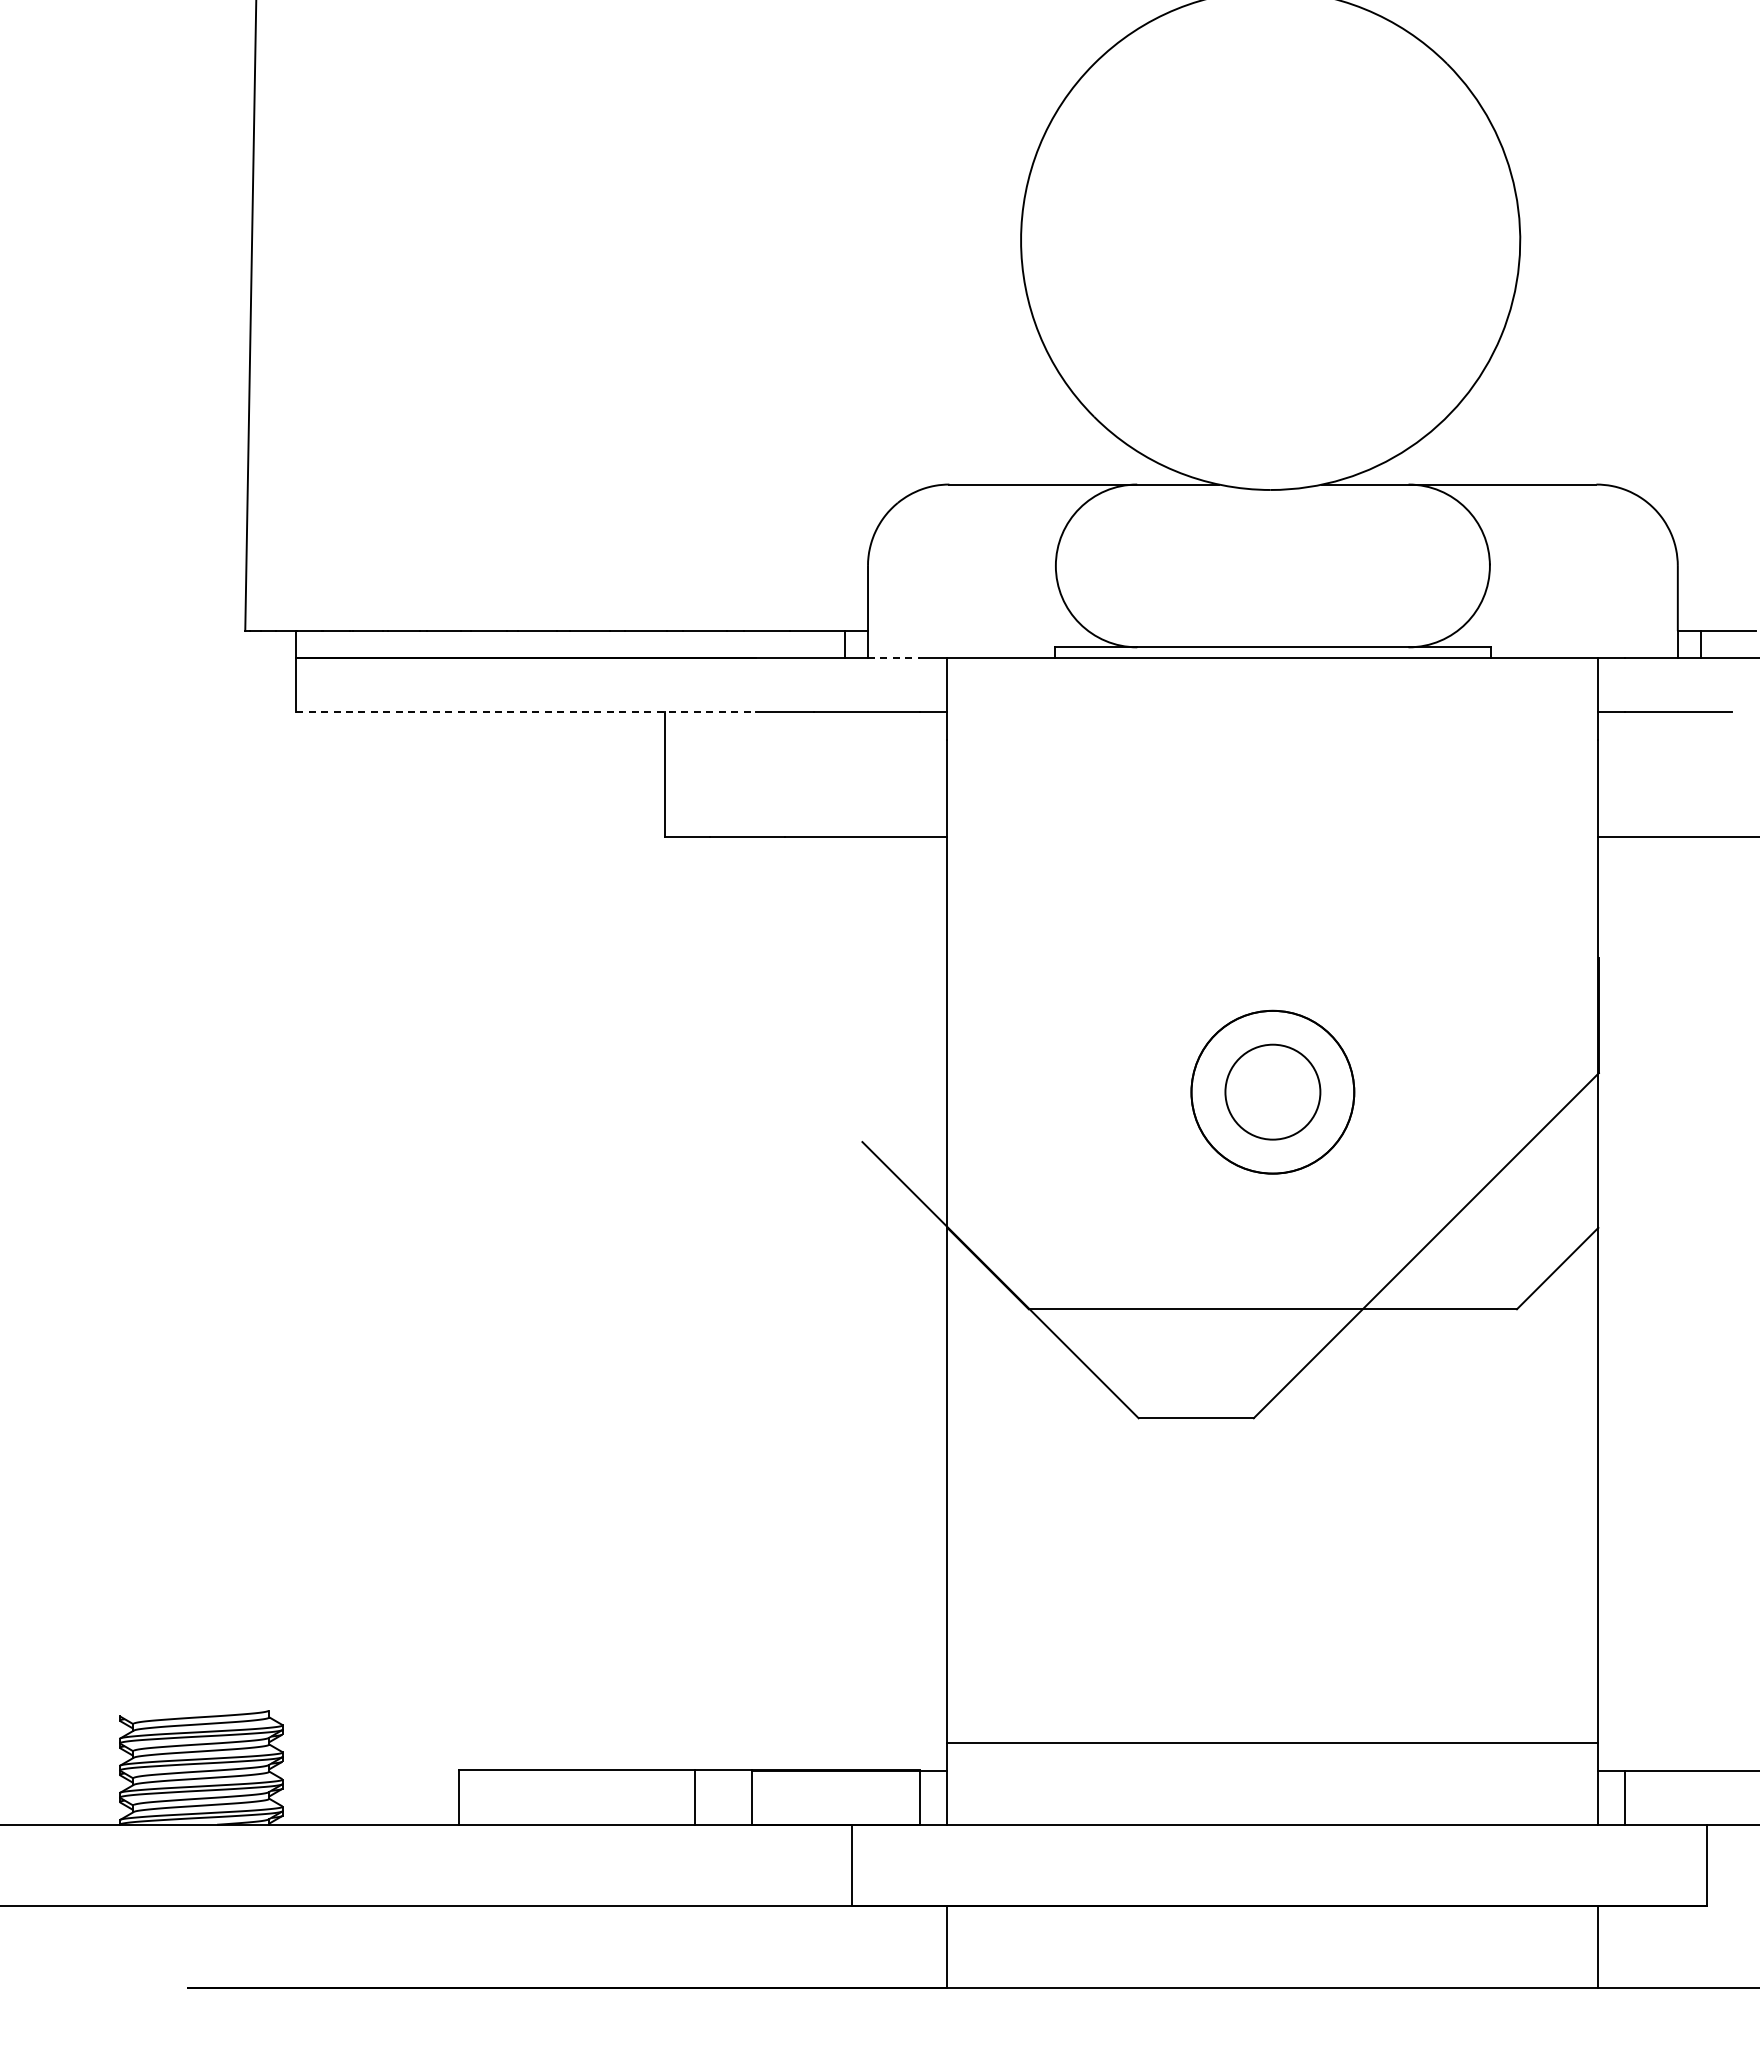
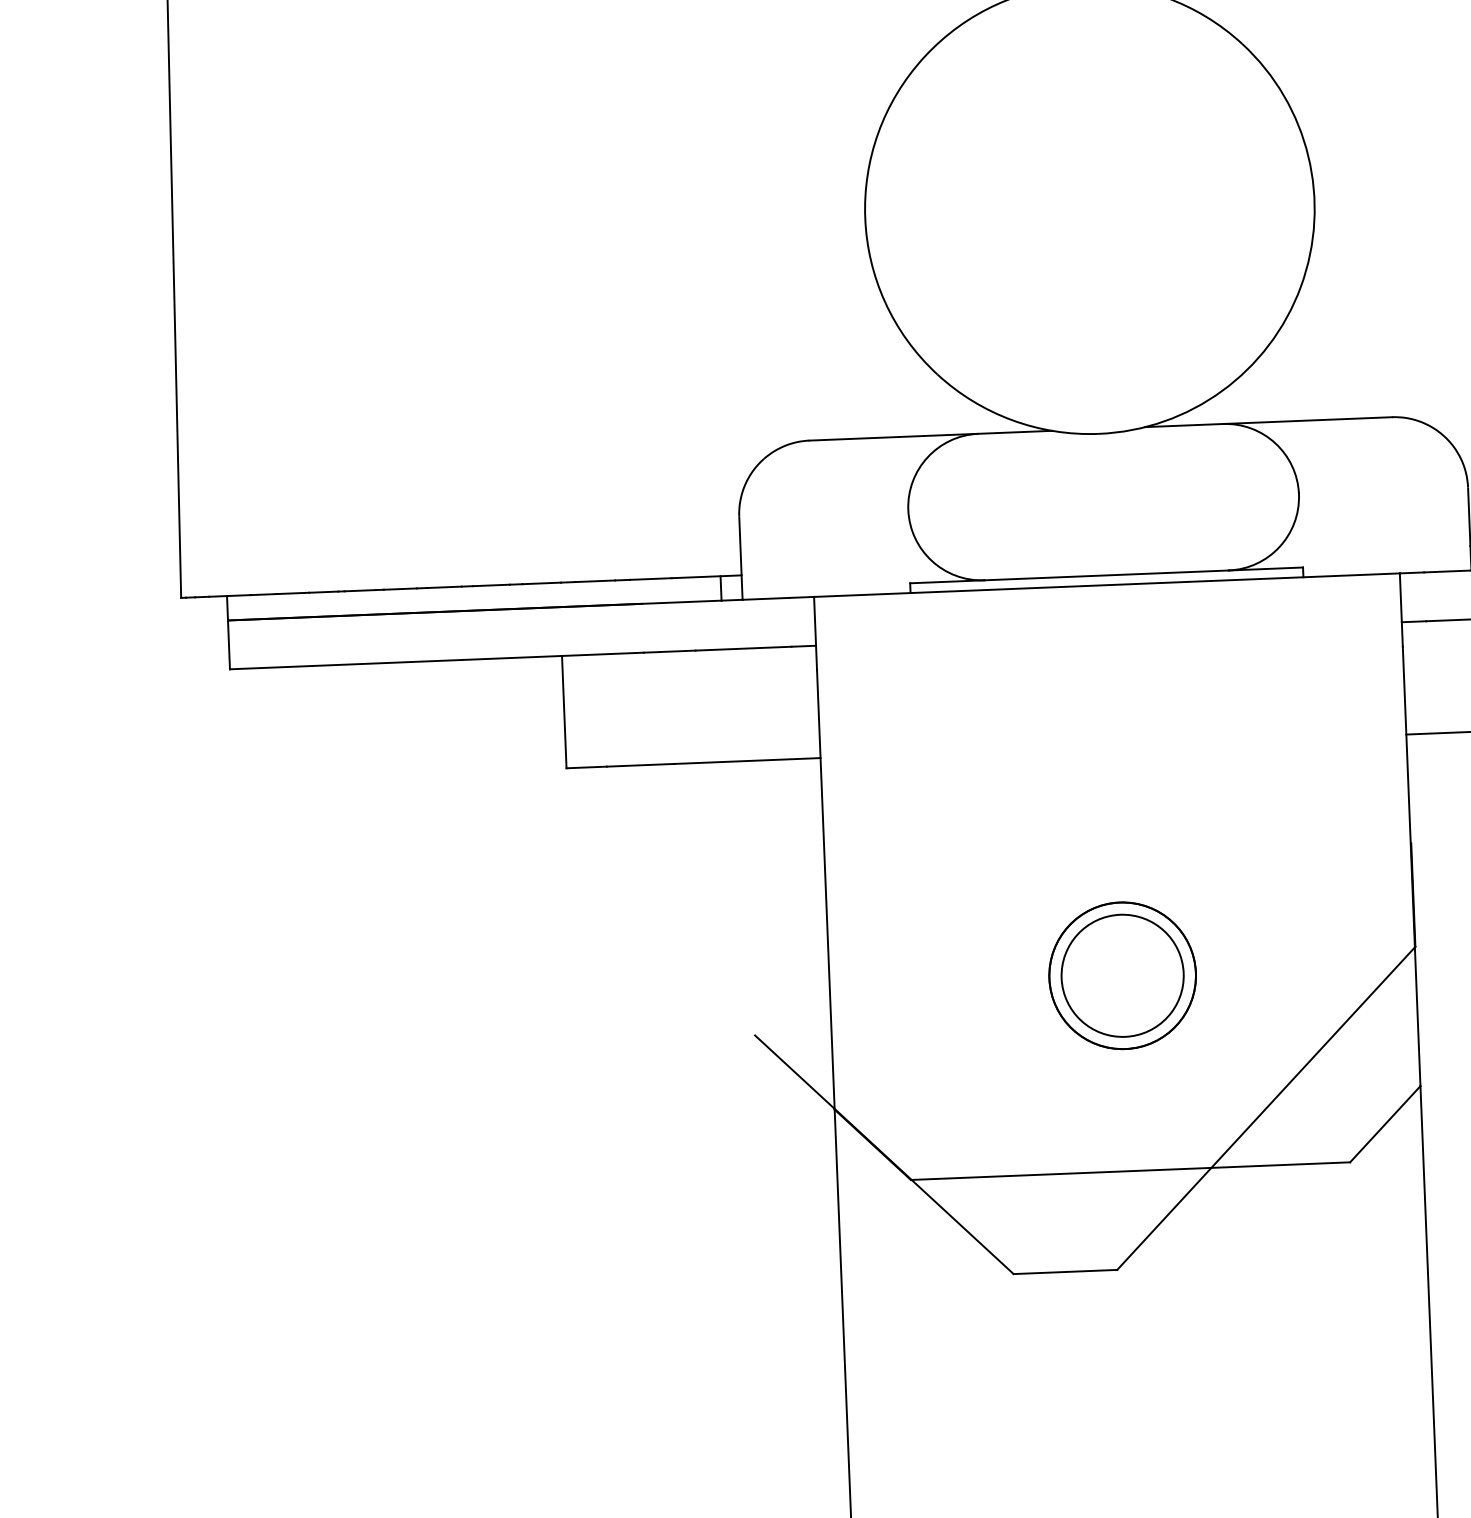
line: (894, 658) -> (766, 599), dashed -> solid
line: (526, 712) -> (437, 661), dashed -> solid
circle: (1272, 1091) -> (1122, 975), size x1.43

